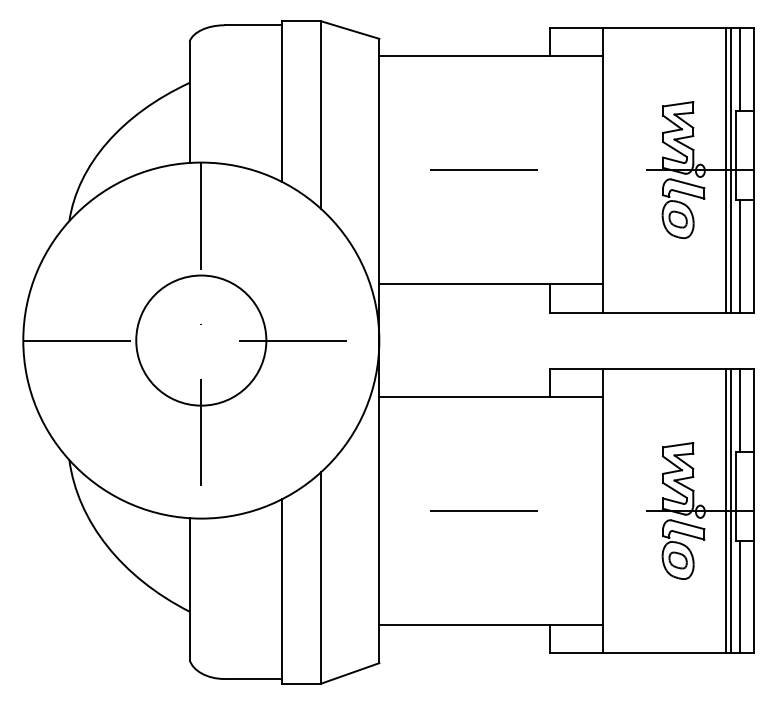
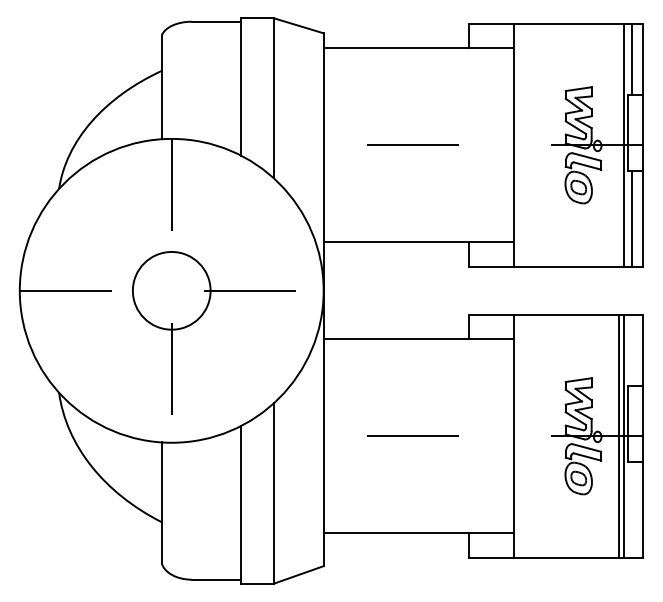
line: (725, 169) -> (619, 144), removed
circle: (201, 340) -> (171, 290), size x0.7
line: (740, 409) -> (631, 349), removed
line: (740, 597) -> (631, 510), removed

